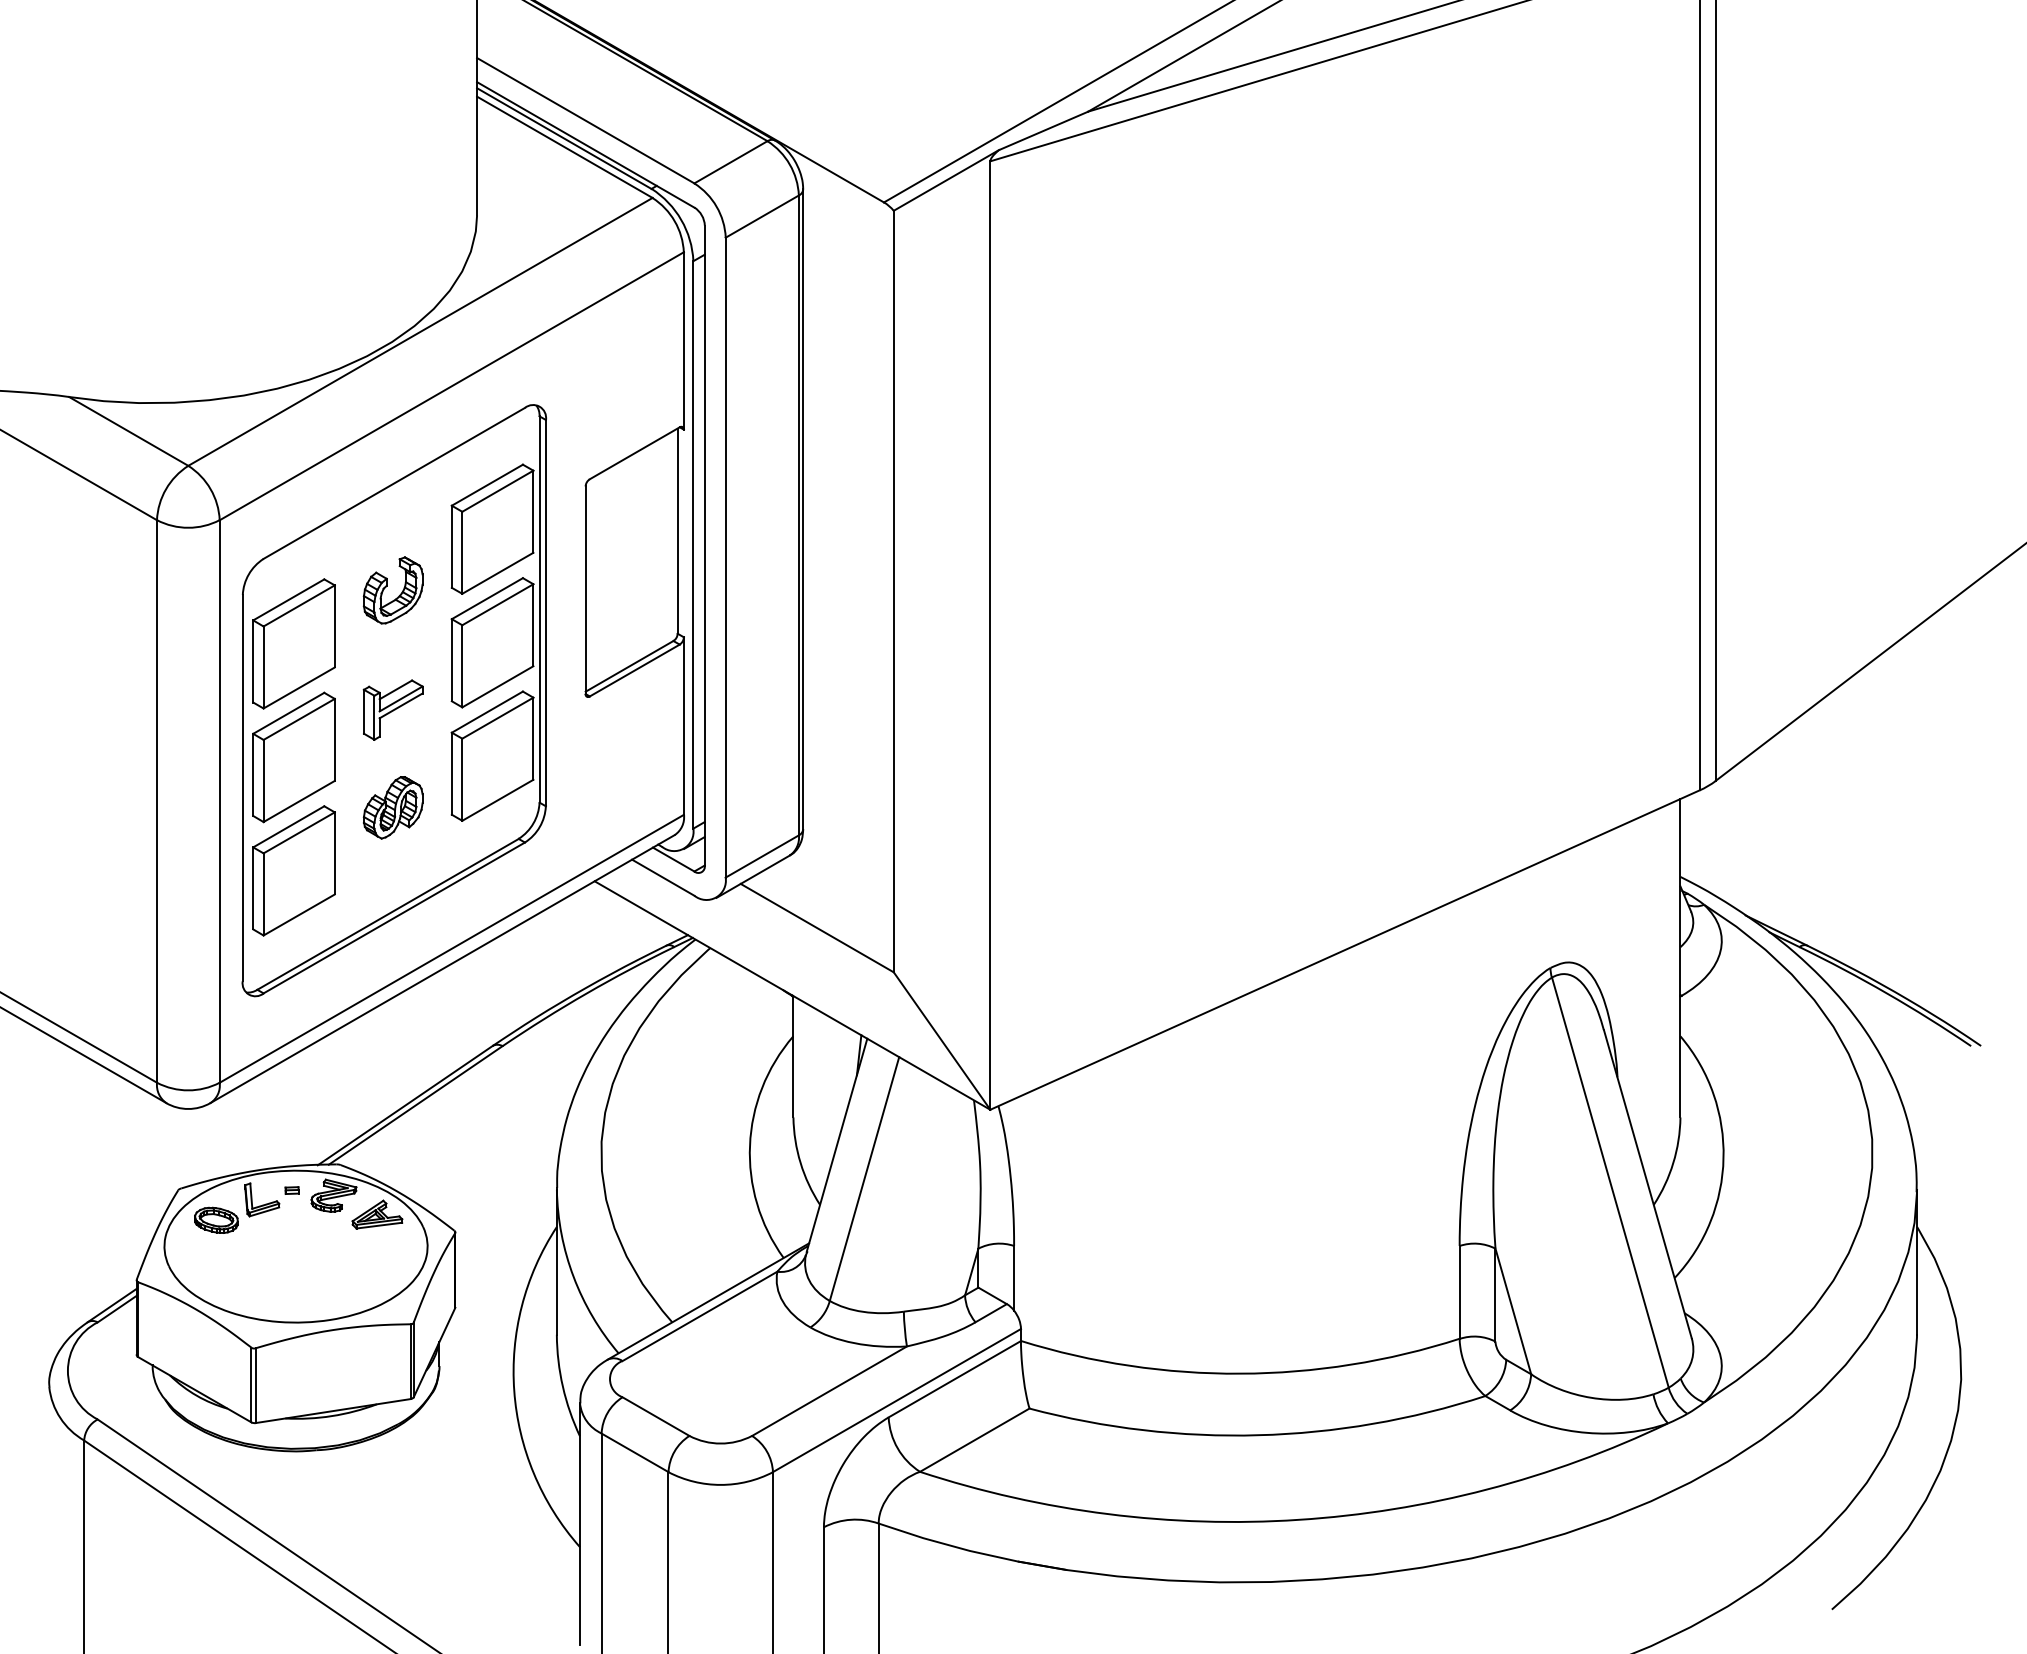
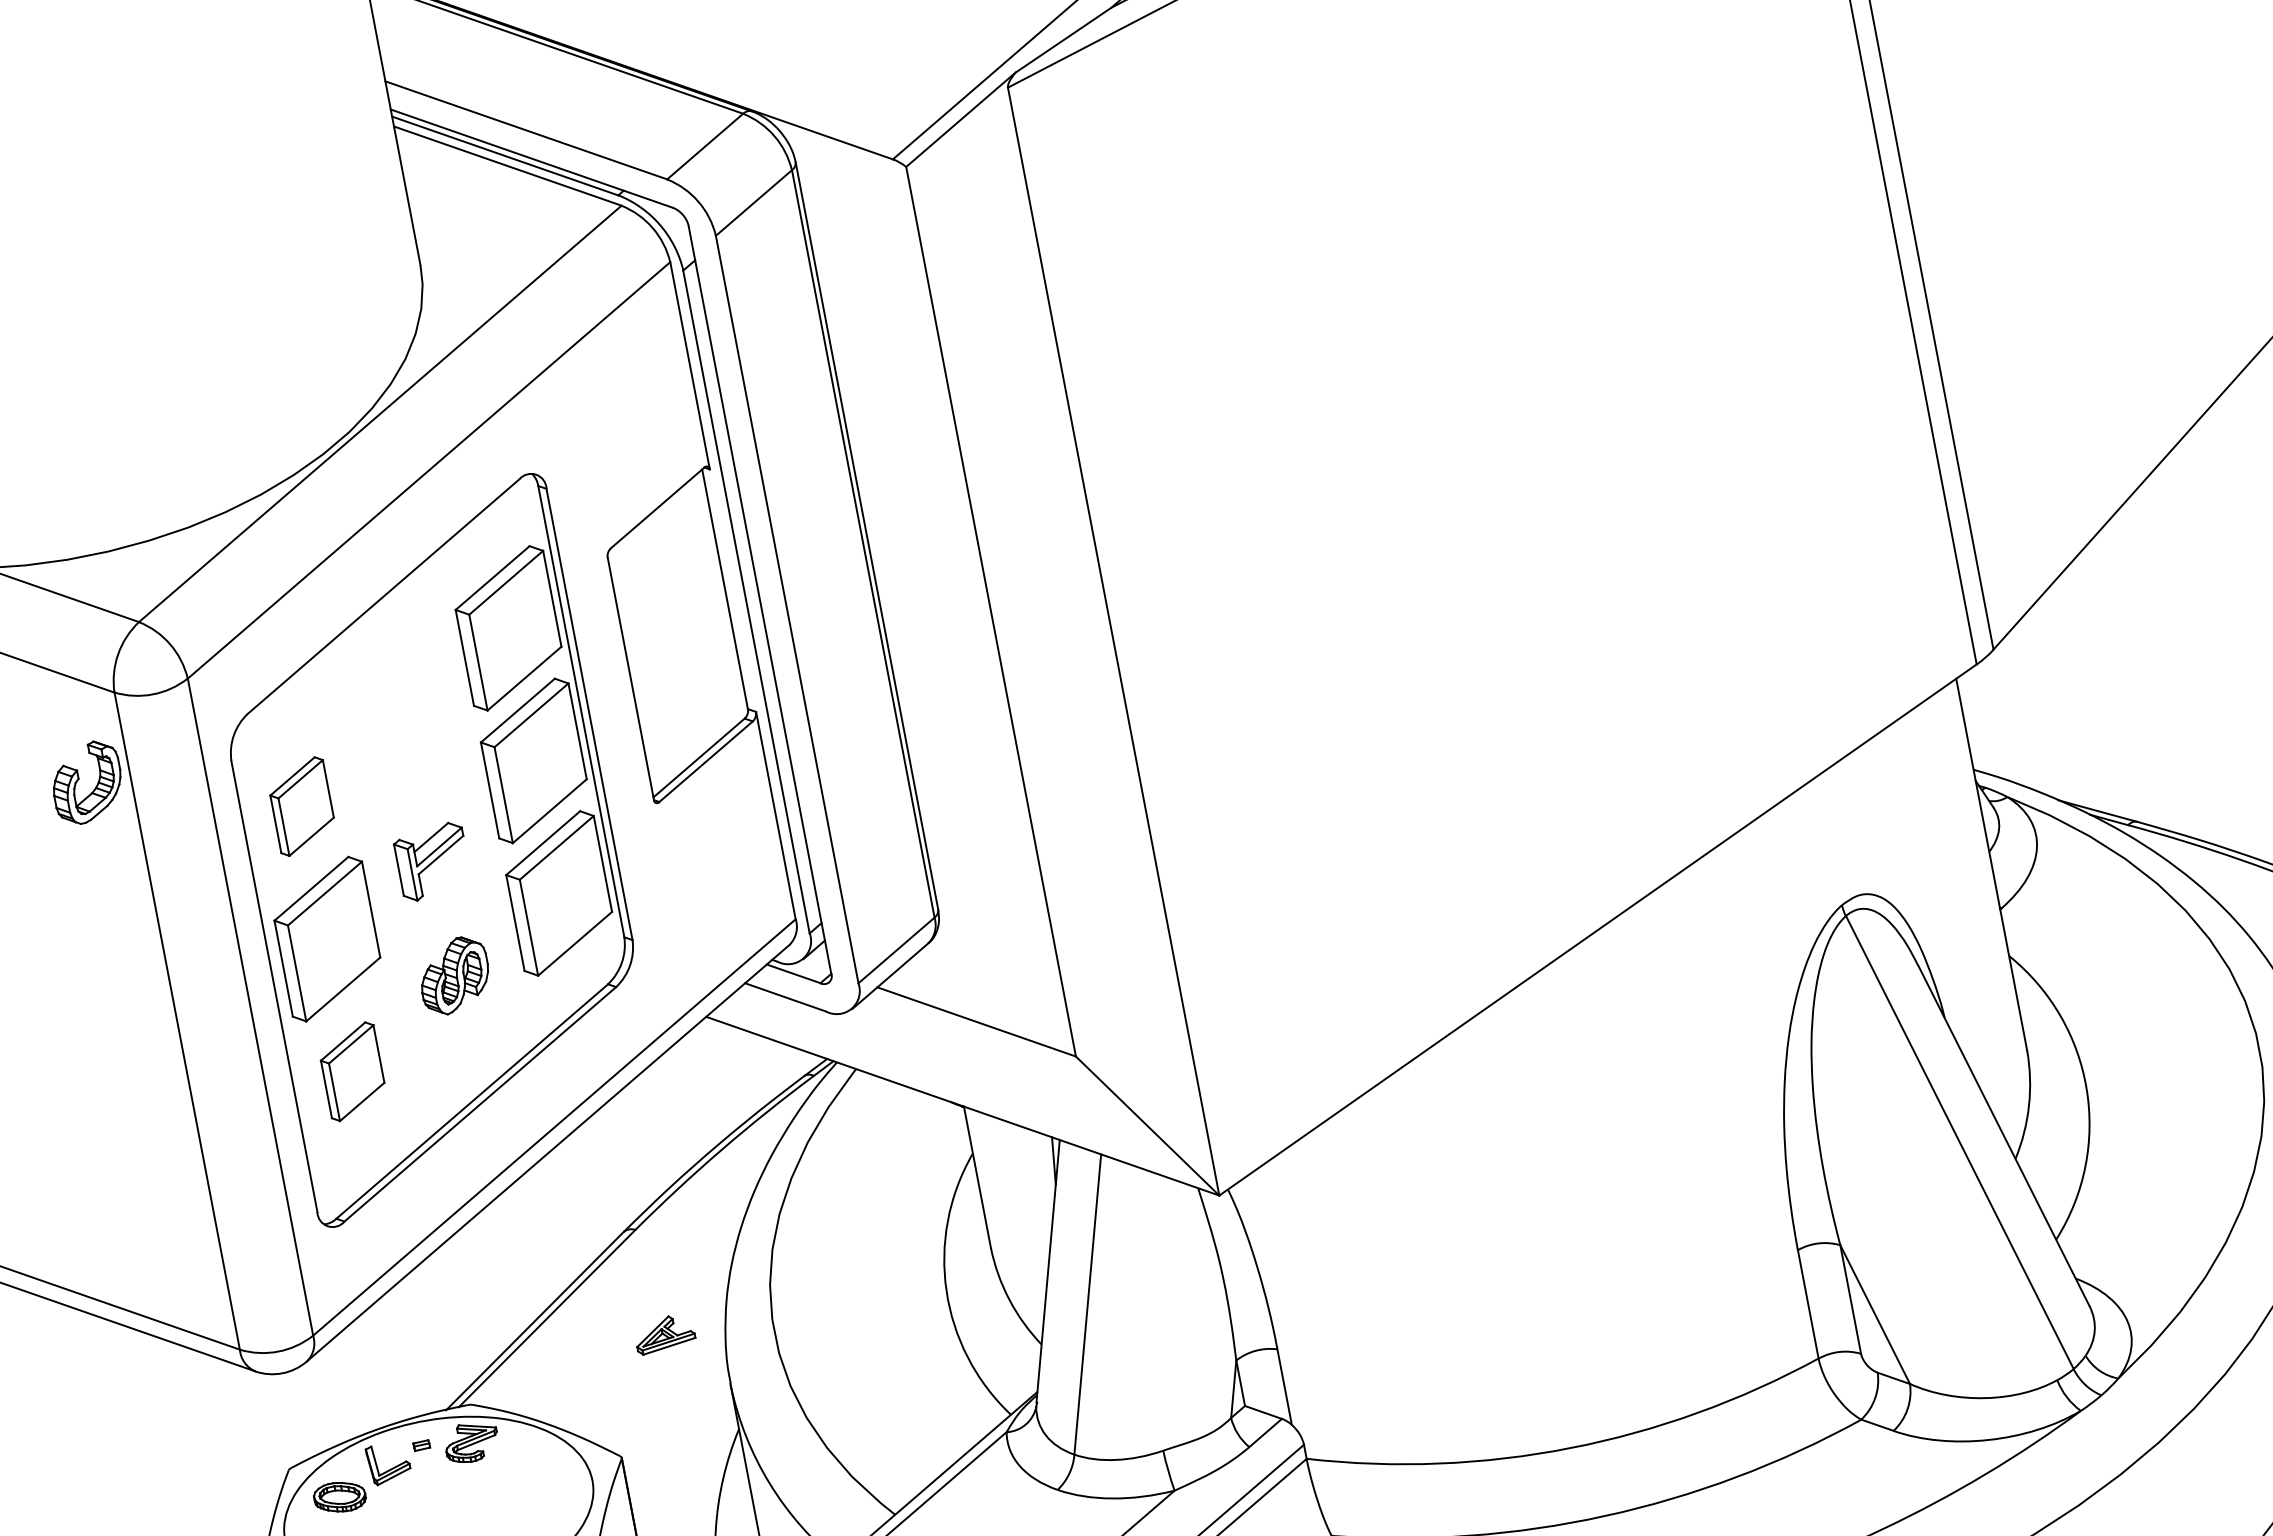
part: (387, 586) -> (79, 779), moved
part: (293, 643) -> (301, 806), size x0.6
part: (293, 870) -> (351, 1071), size x0.6
part: (377, 1214) -> (664, 1333), moved

